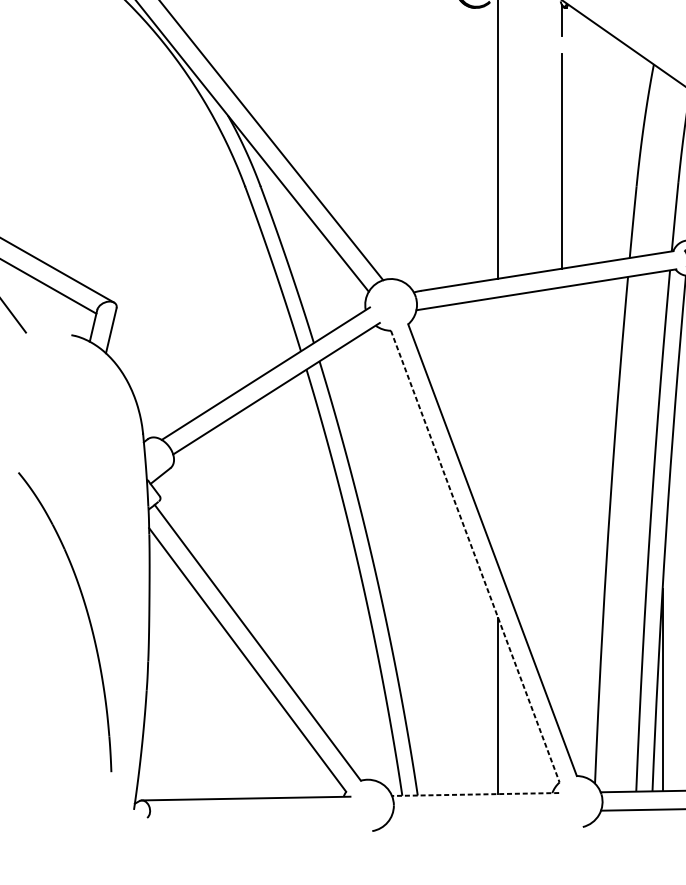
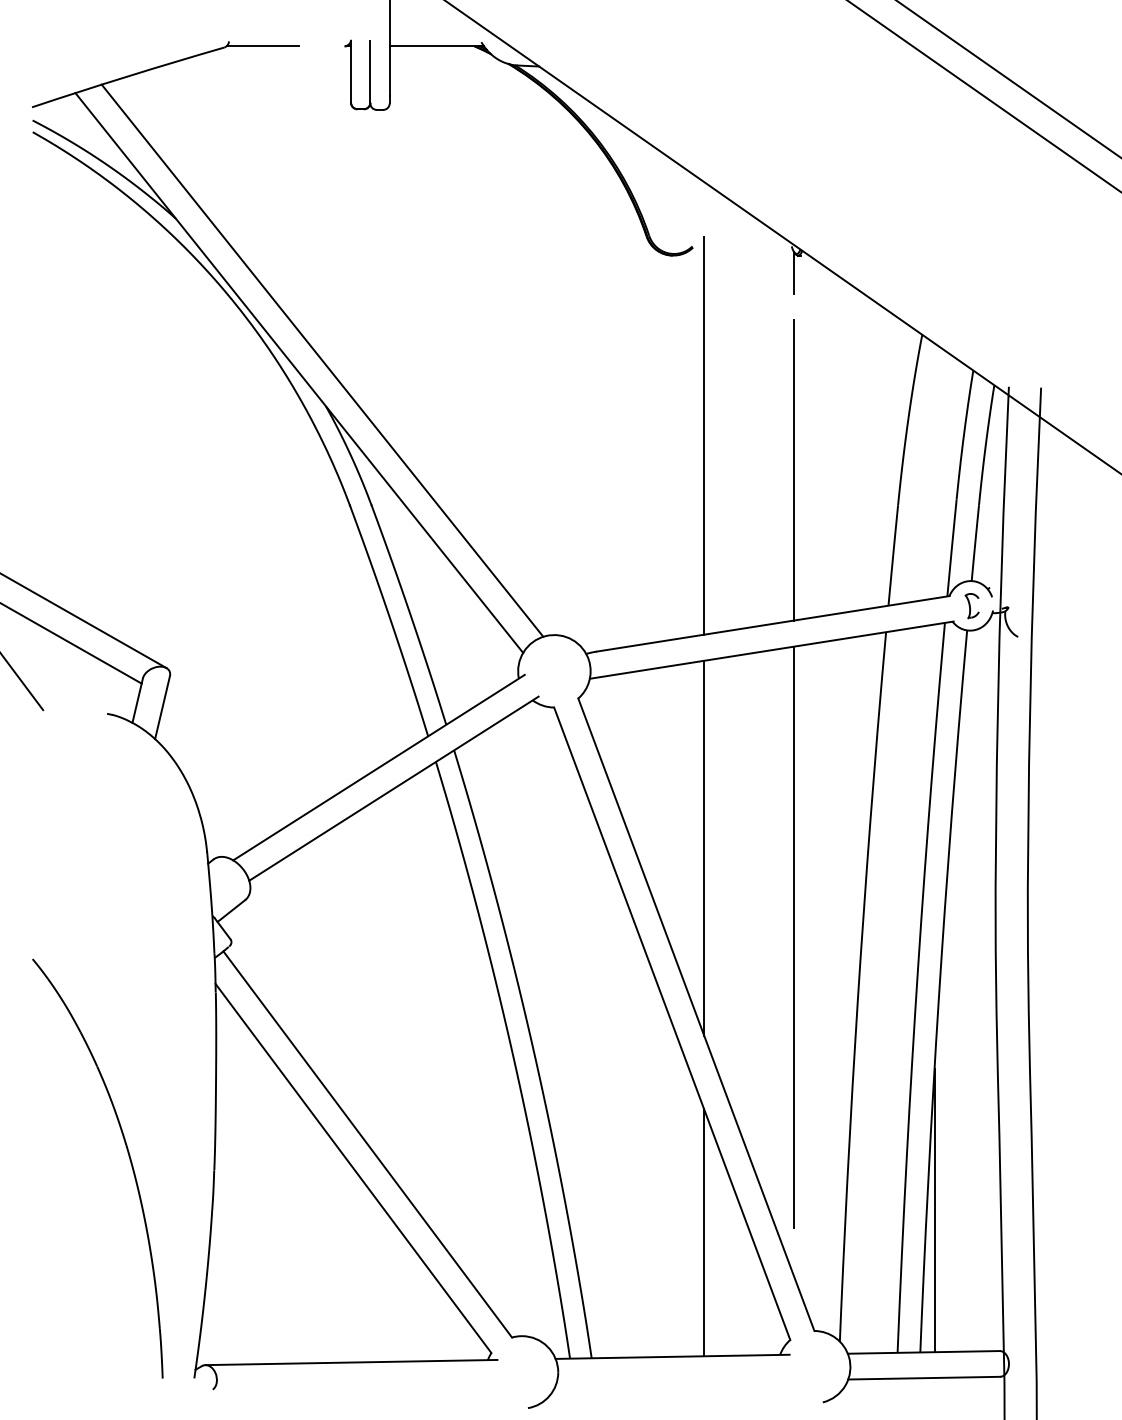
line: (498, 430) -> (704, 847), added
line: (561, 495) -> (793, 937), added
line: (475, 556) -> (672, 1023), dashed -> solid
part: (87, 616) -> (129, 1160), moved
line: (475, 794) -> (672, 1356), dashed -> solid

